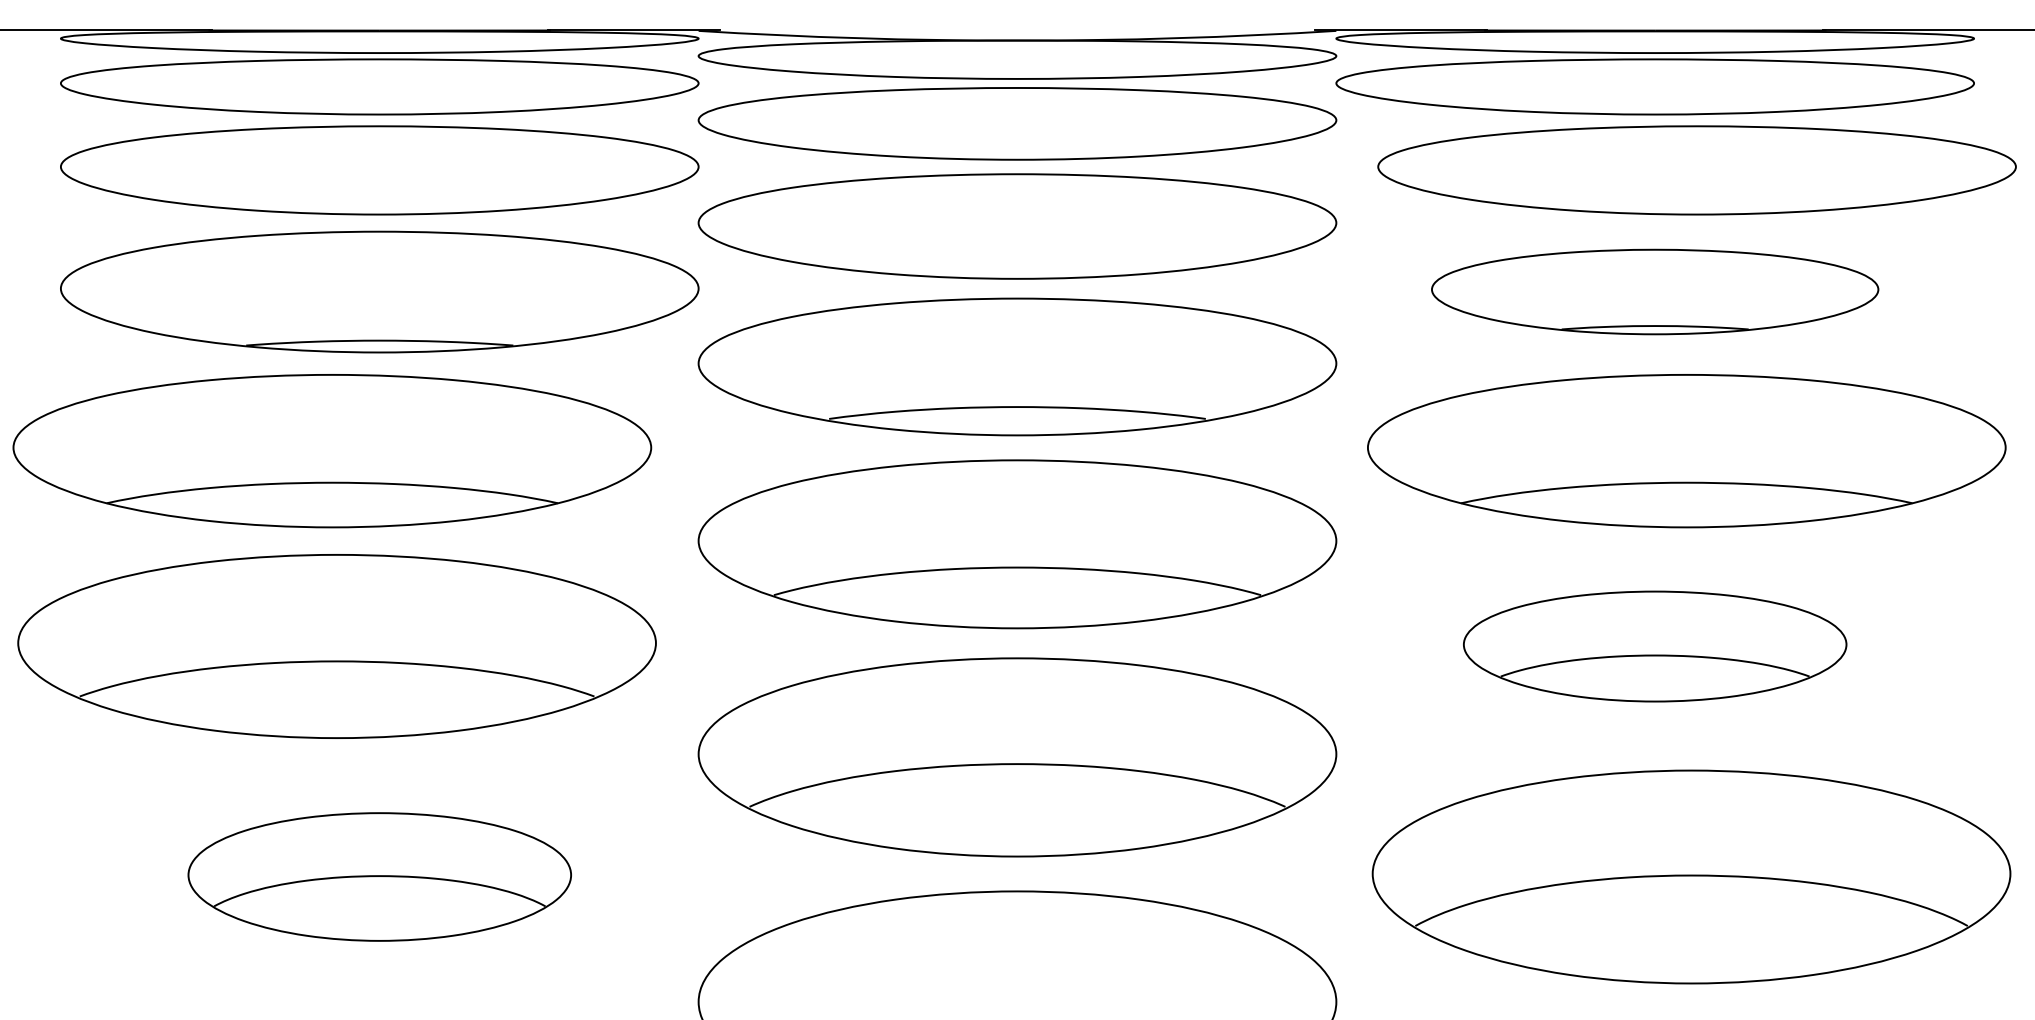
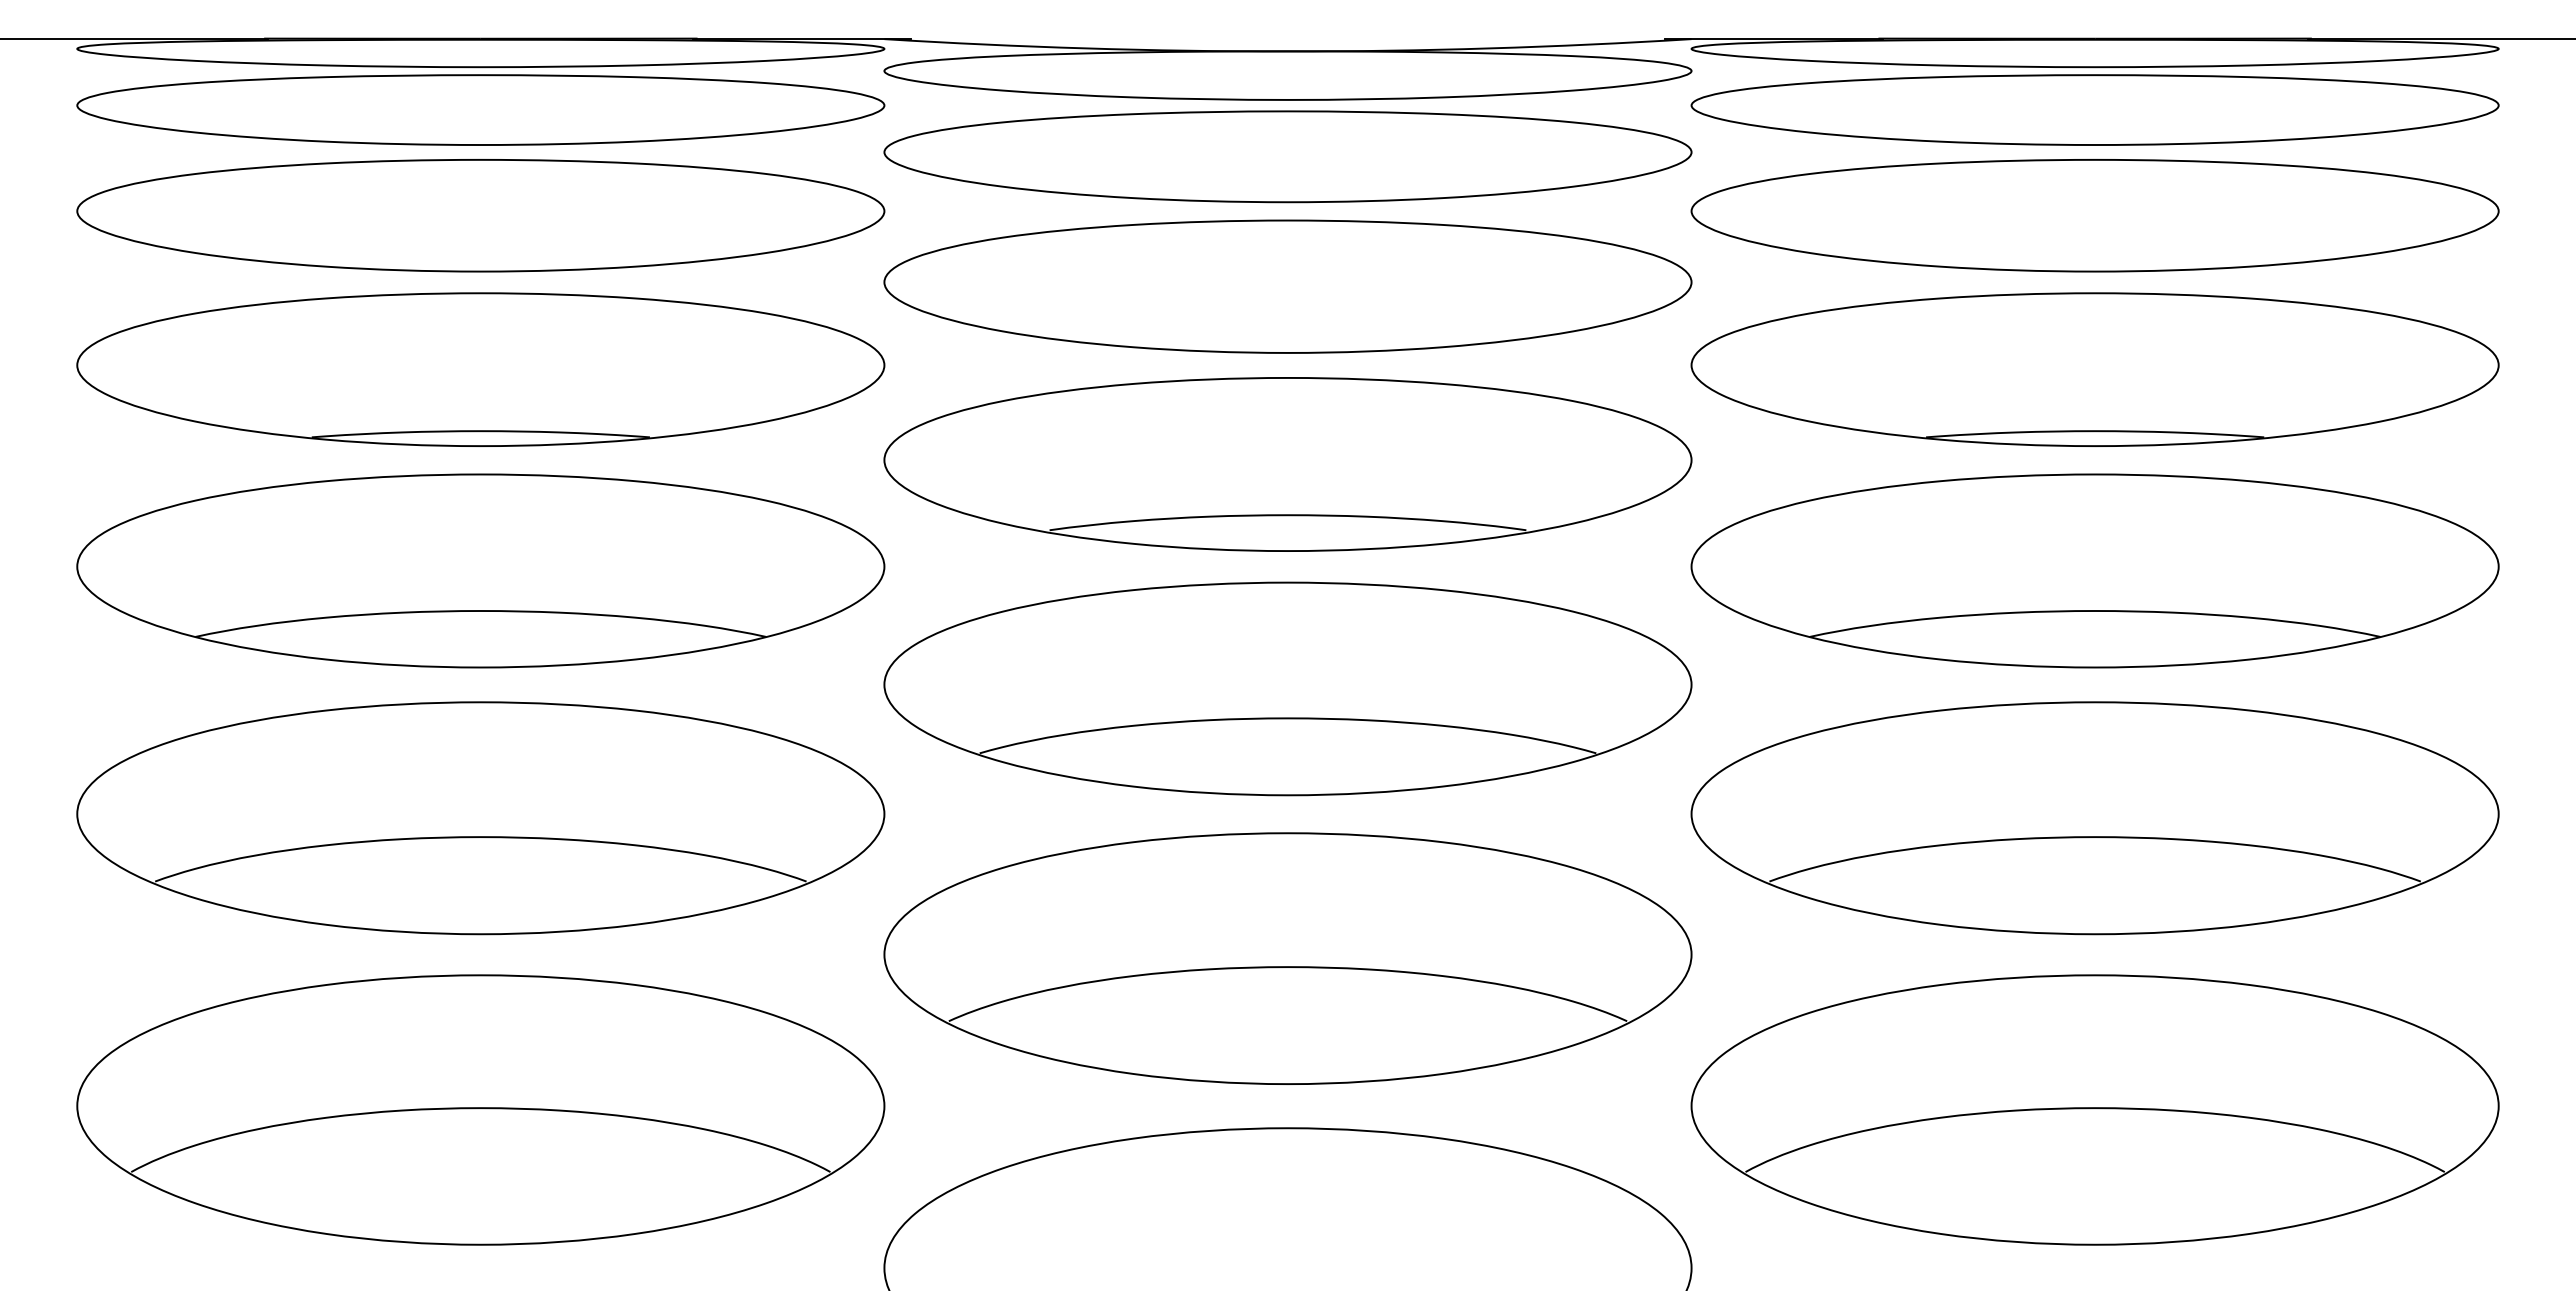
part: (1696, 170) -> (2094, 215), moved
part: (1654, 291) -> (2094, 369), size x1.43
part: (332, 450) -> (480, 570), moved
part: (1686, 450) -> (2094, 570), moved
part: (336, 646) -> (480, 818), moved
part: (1654, 646) -> (2094, 818), size x1.67
part: (379, 876) -> (480, 1109), size x1.67
part: (1691, 876) -> (2094, 1109), moved

